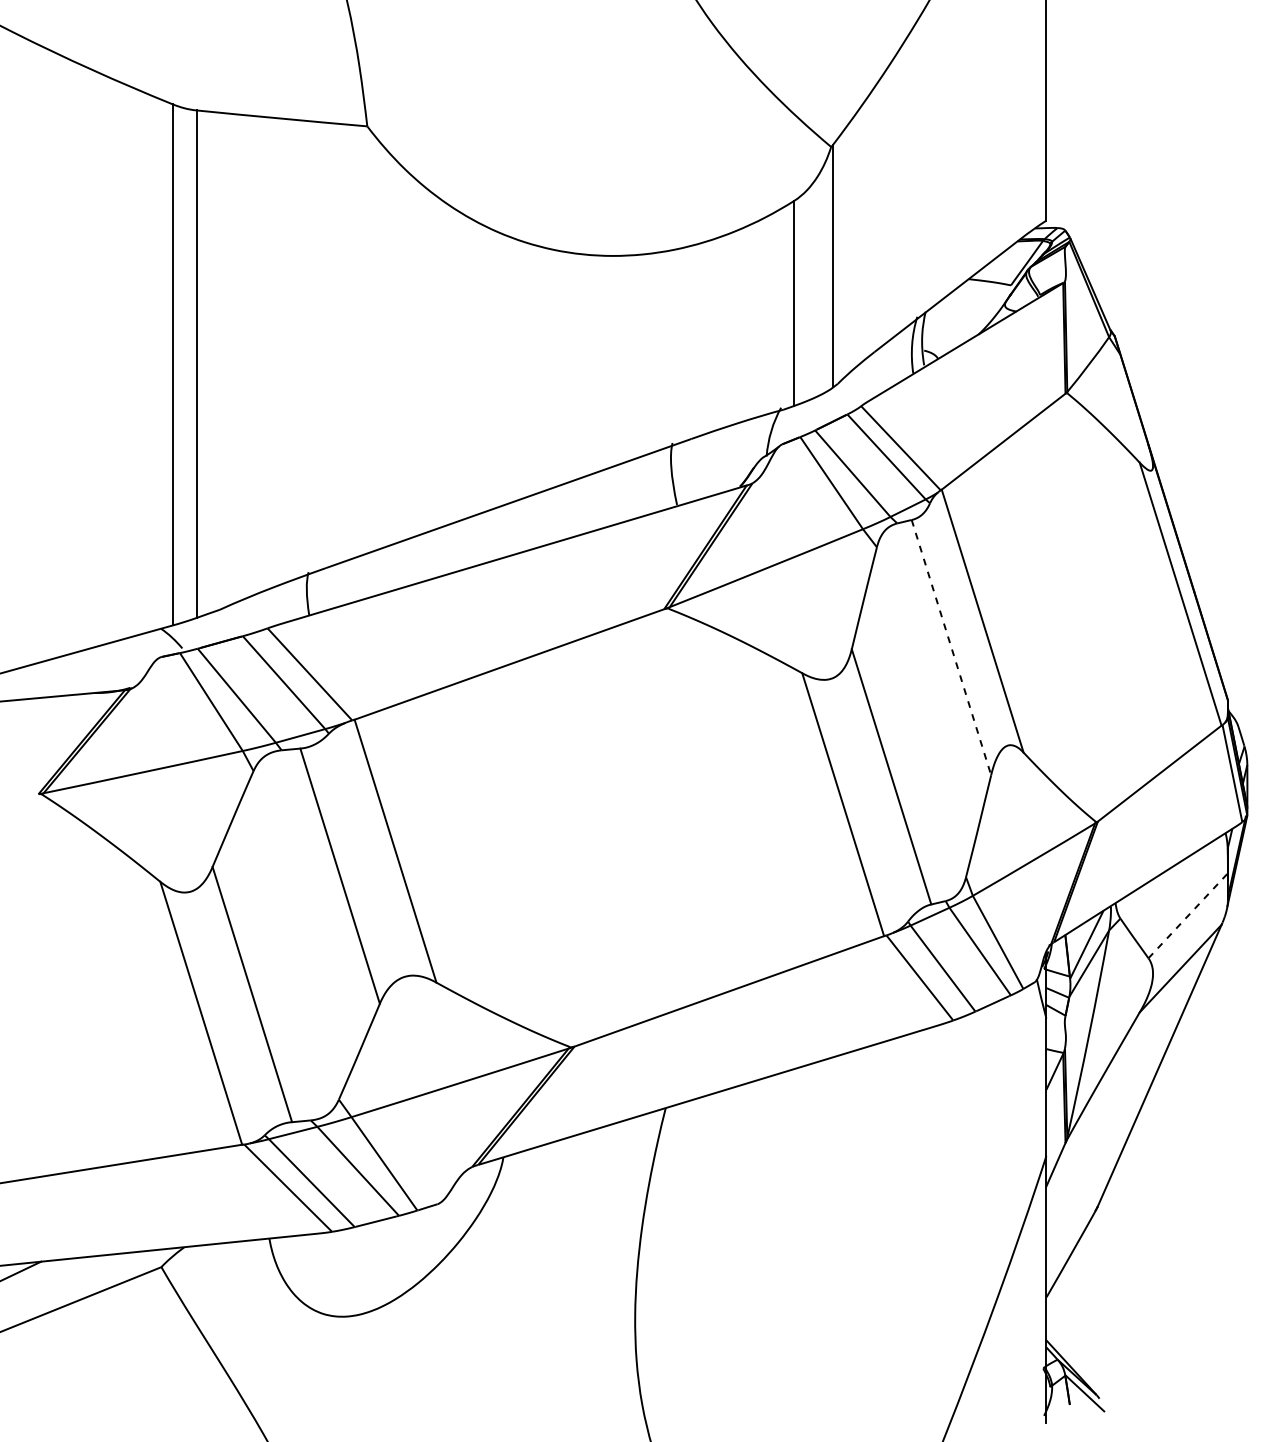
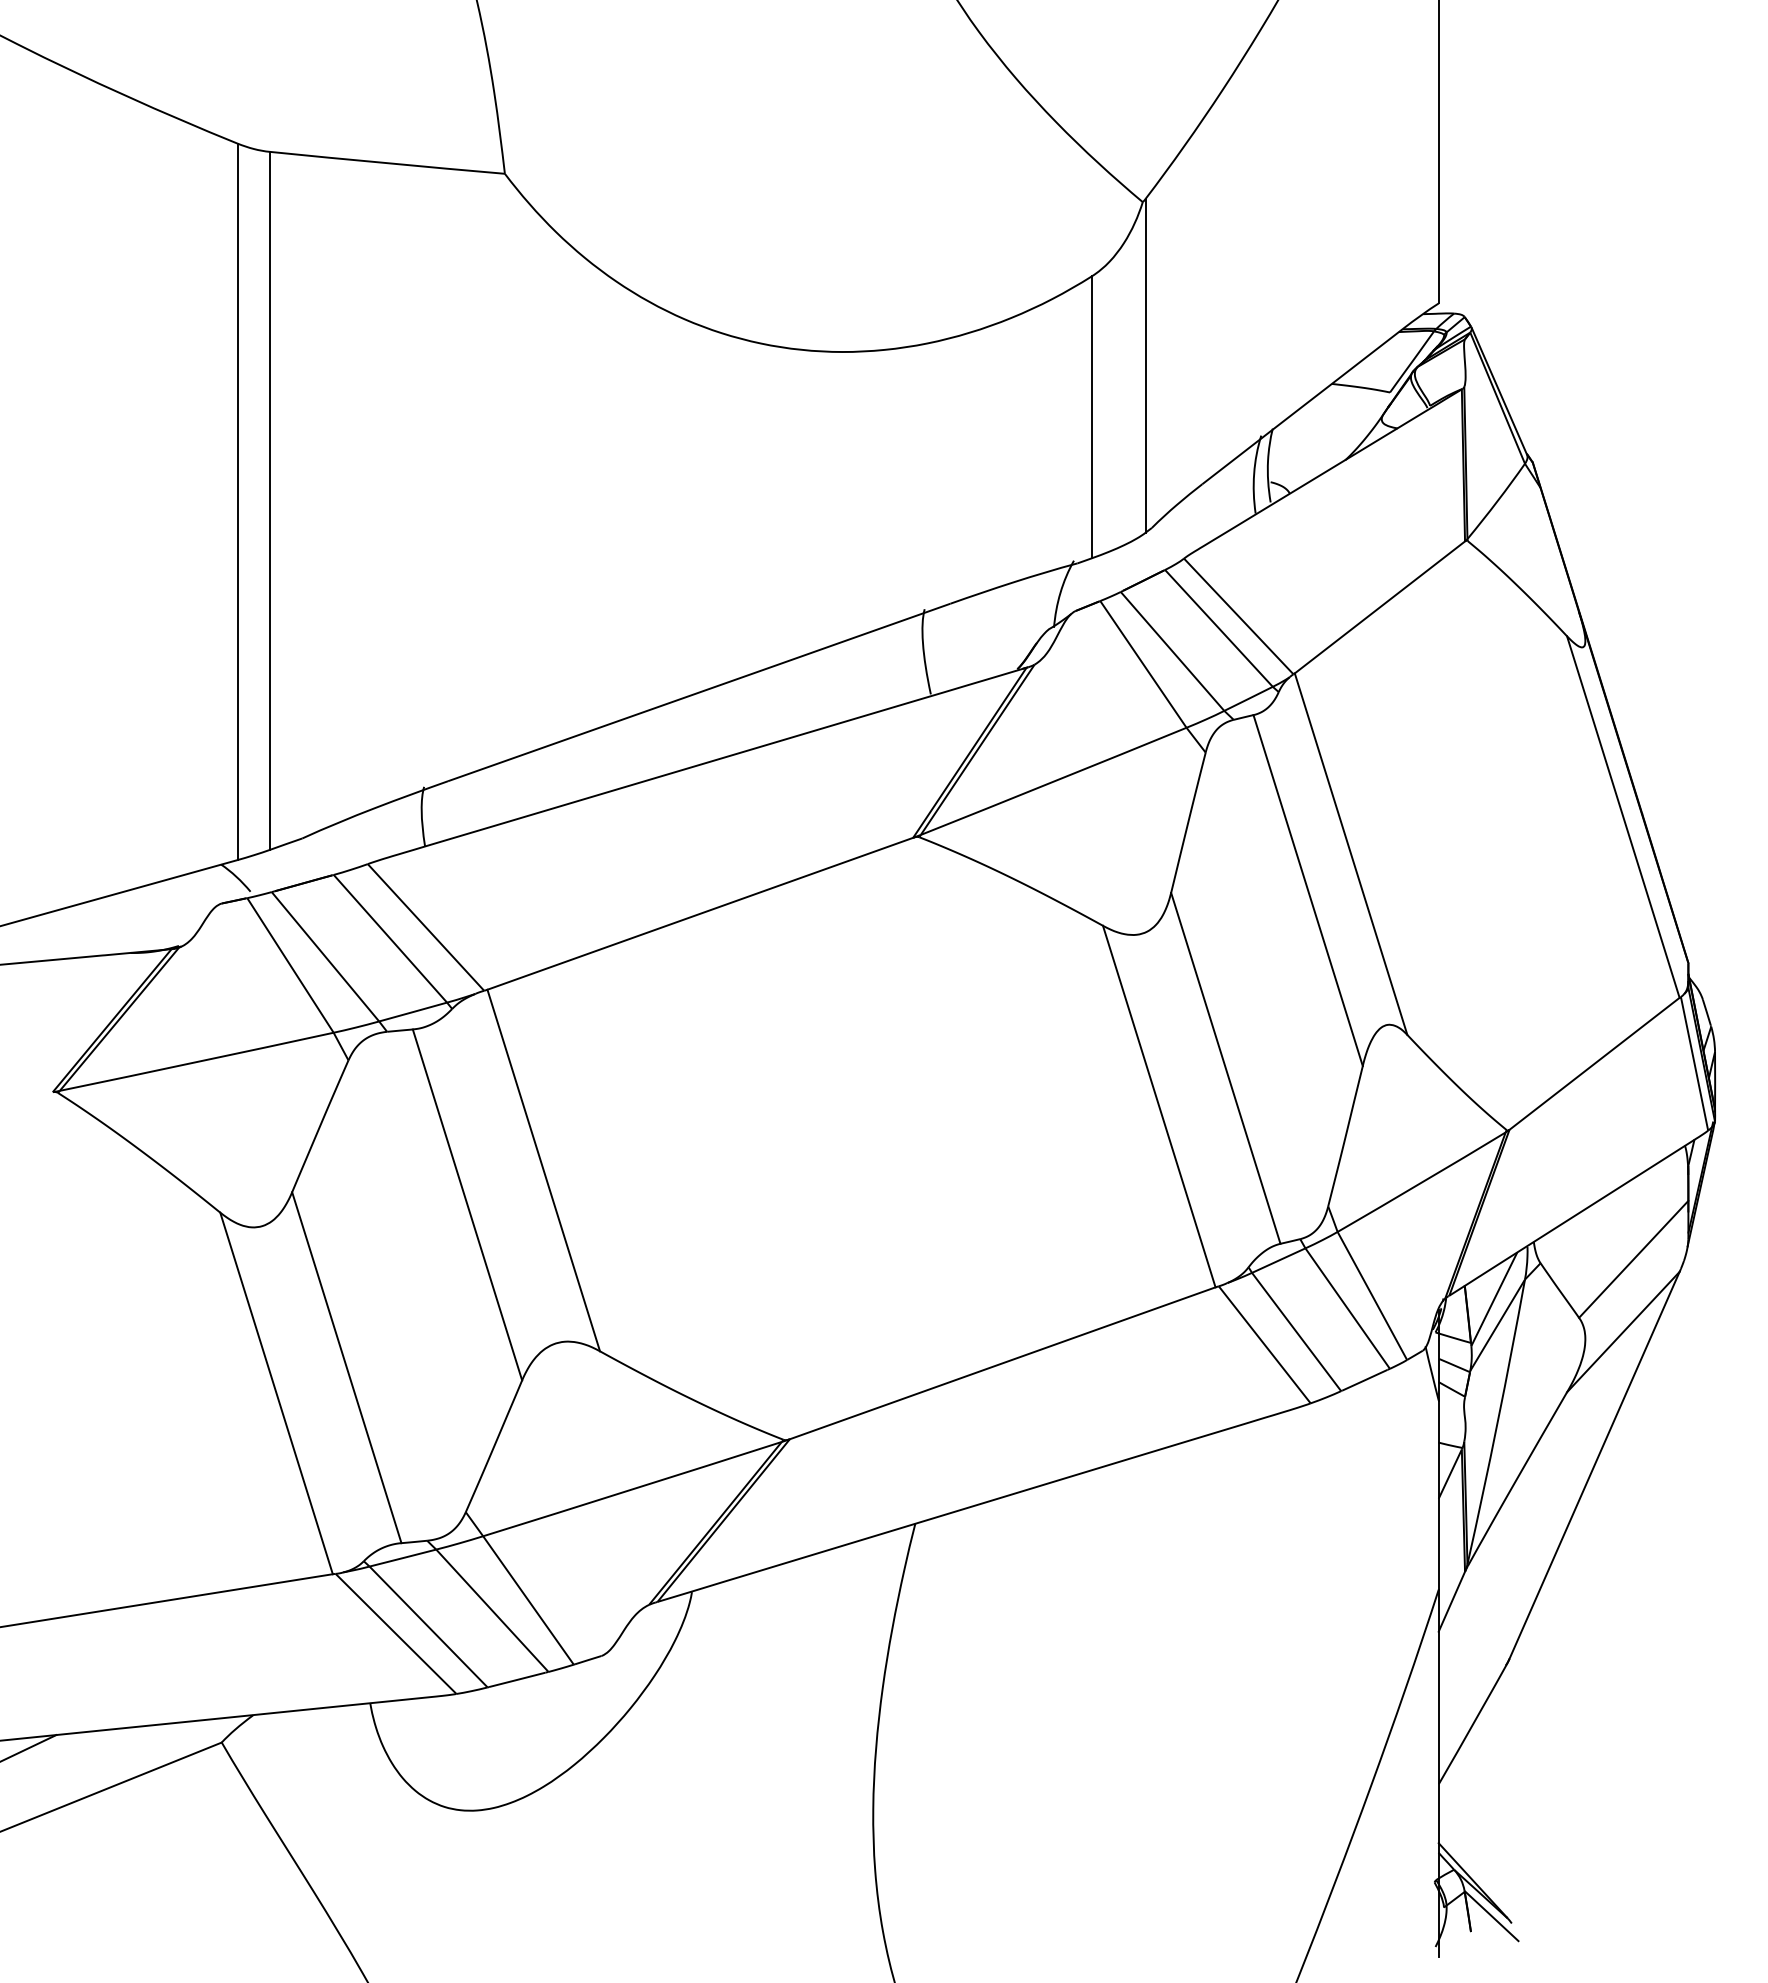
line: (951, 647) -> (1308, 890), dashed -> solid
line: (1188, 915) -> (1634, 1259), dashed -> solid

